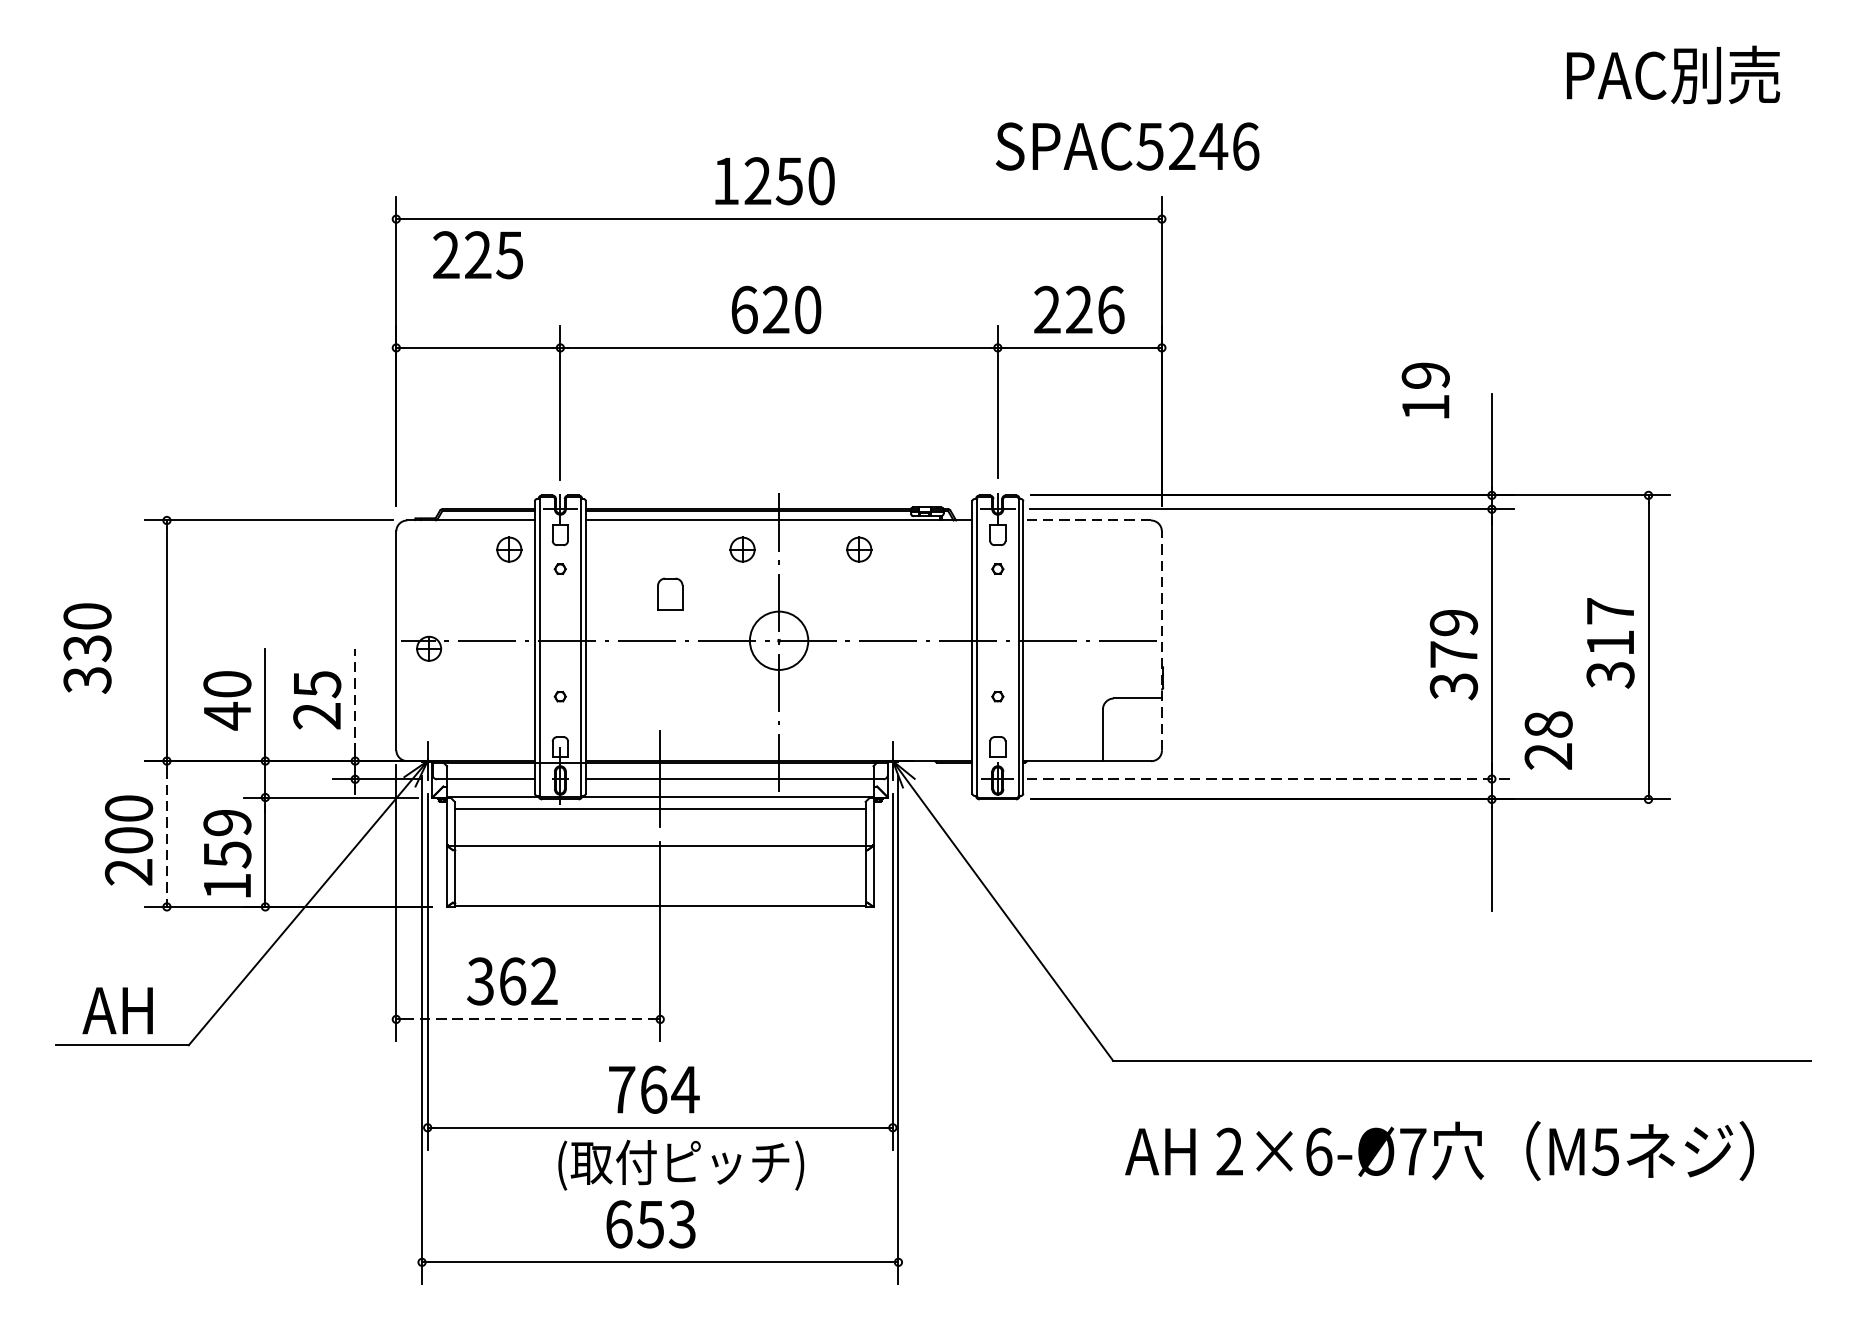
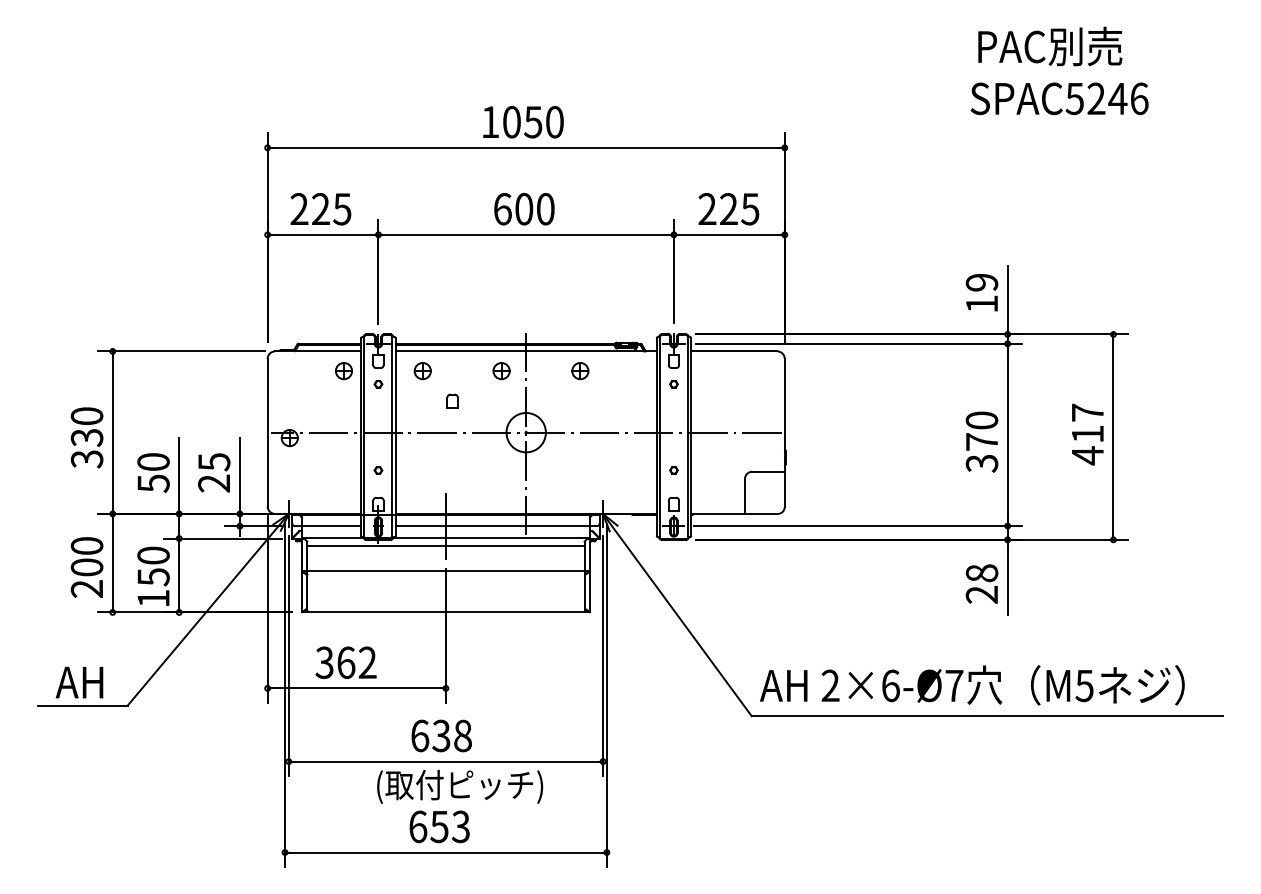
text: (1673, 74) -> (1050, 46), moved
text: (1127, 146) -> (1059, 98), moved
text: (757, 181) -> (511, 122), 1250 -> 1050
text: (477, 255) -> (320, 209), moved
text: (776, 310) -> (524, 209), 620 -> 600
text: (1111, 310) -> (750, 209), 226 -> 225
text: (1425, 390) -> (981, 292), moved
line: (1085, 520) -> (733, 351), dashed -> solid
part: (625, 550) -> (422, 371), added
part: (669, 593) -> (452, 400), size x0.62
text: (1453, 622) -> (981, 420), 379 -> 370
line: (1161, 640) -> (784, 432), dashed -> solid
text: (86, 647) -> (86, 437), moved
text: (1610, 674) -> (1087, 455), 317 -> 417
line: (354, 701) -> (239, 473), dashed -> solid
text: (227, 716) -> (153, 483), 40 -> 50
text: (1547, 739) -> (981, 583), moved
line: (1271, 779) -> (858, 526), dashed -> solid
text: (227, 822) -> (153, 555), 159 -> 150
line: (166, 834) -> (112, 563), dashed -> solid
line: (529, 1019) -> (357, 688), dashed -> solid
text: (653, 1089) -> (441, 735), 764 -> 638
text: (1439, 1151) -> (972, 685), moved

